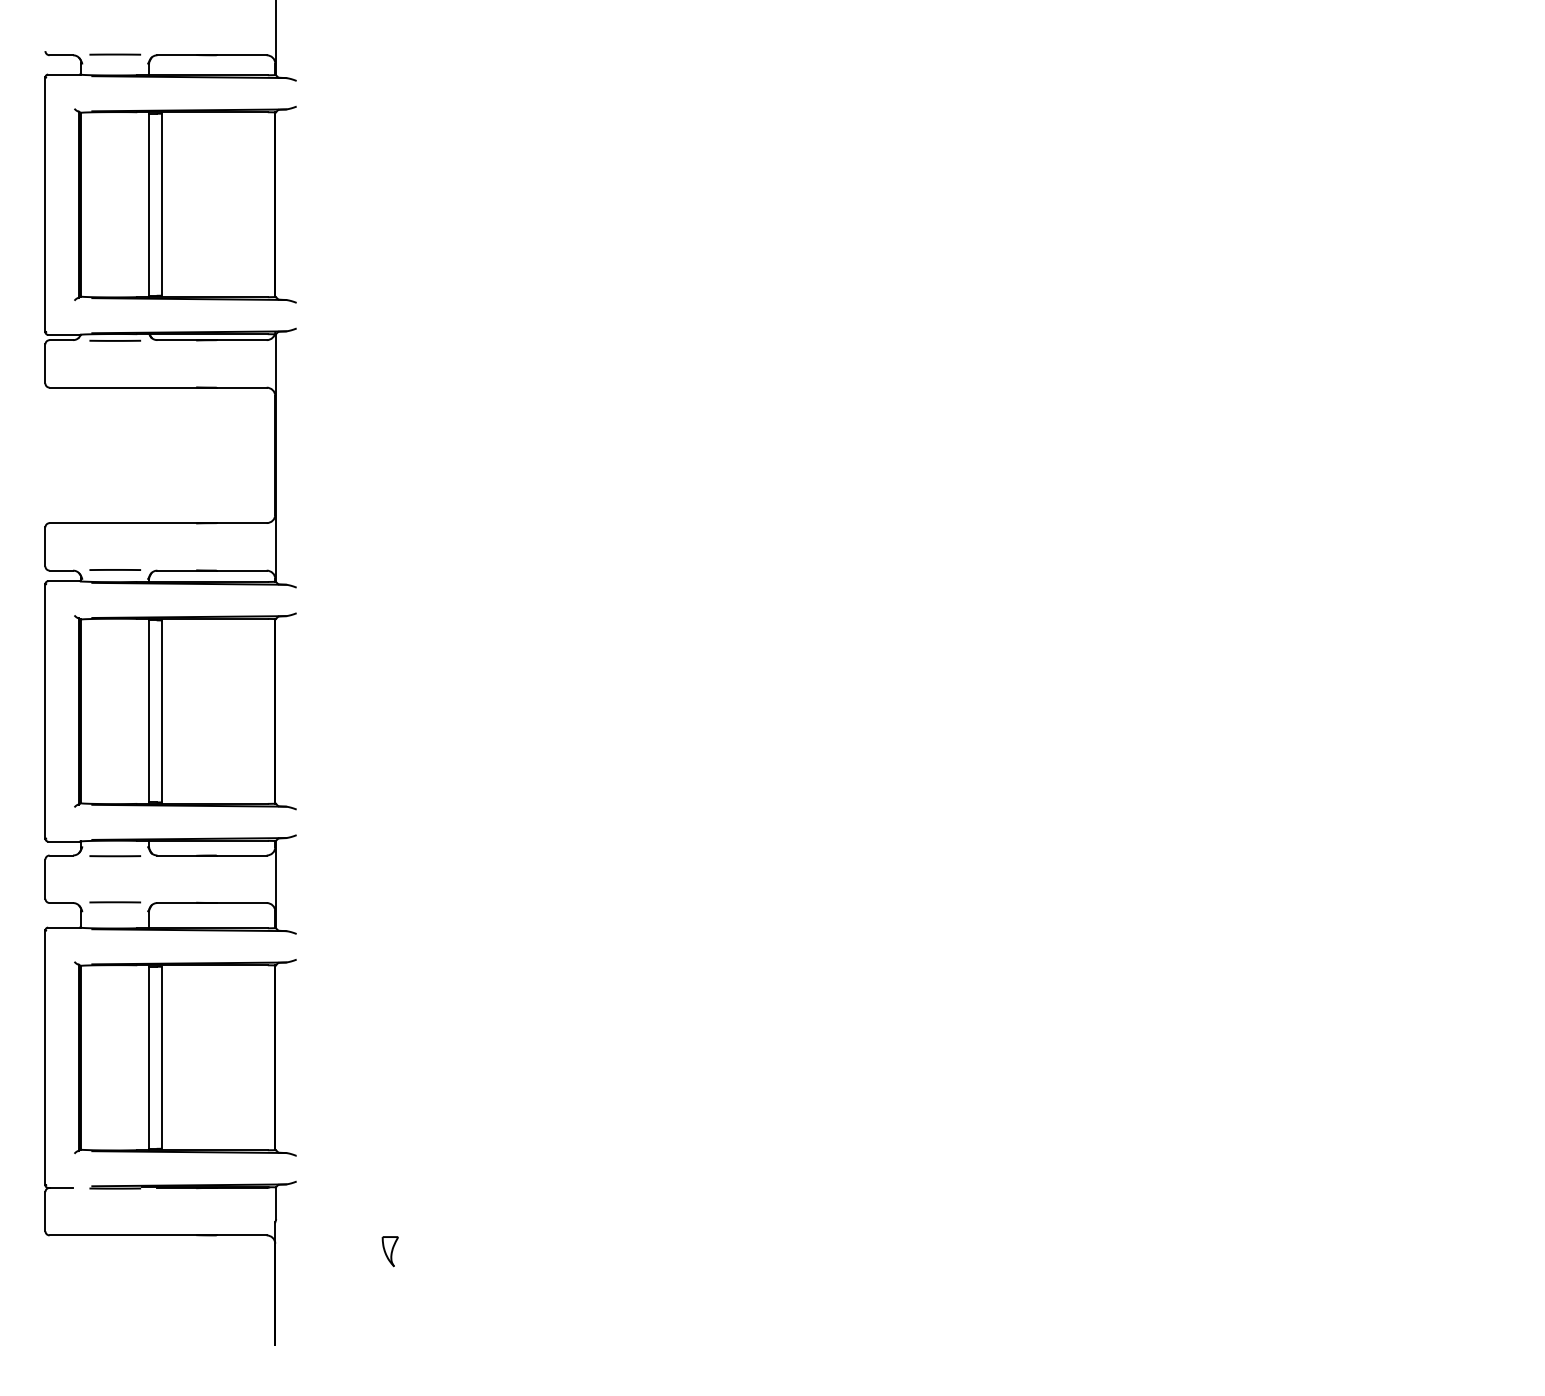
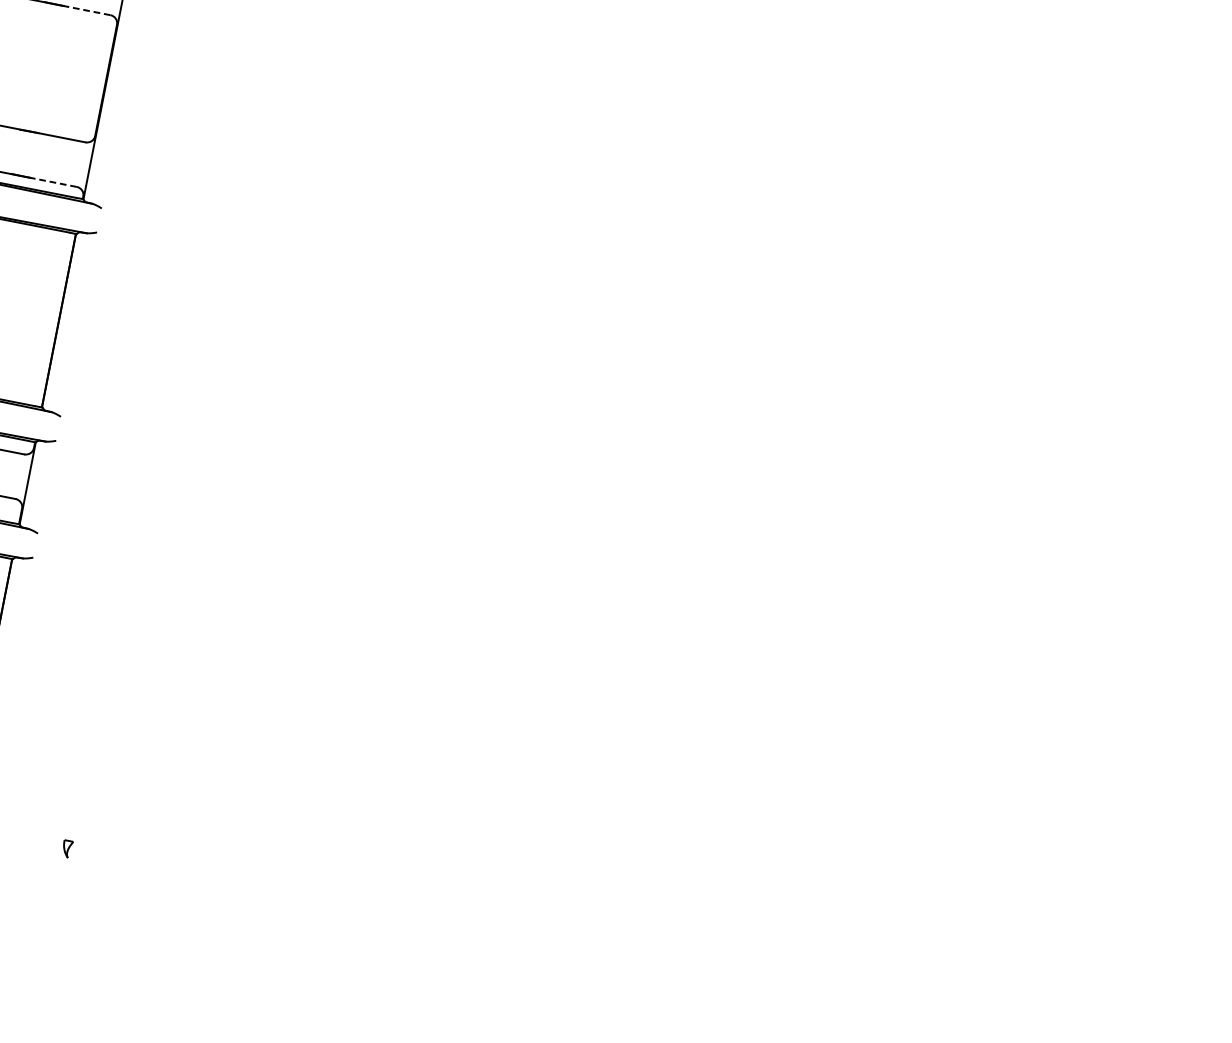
line: (241, 387) -> (86, 10), solid -> dashed
line: (241, 570) -> (53, 182), solid -> dashed
part: (389, 1251) -> (66, 848), size x0.6

